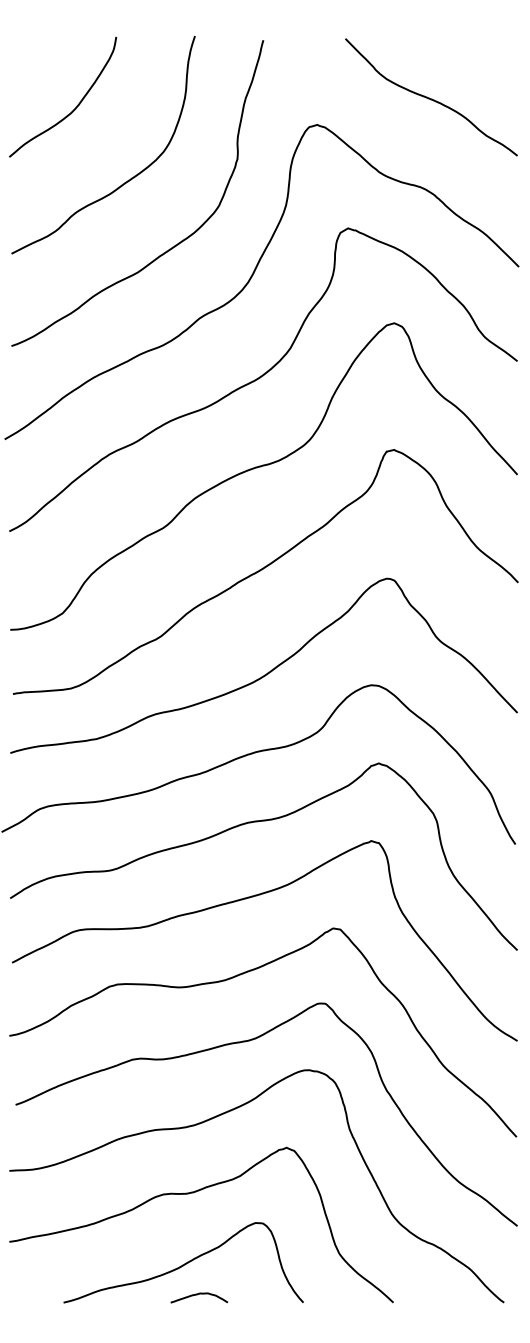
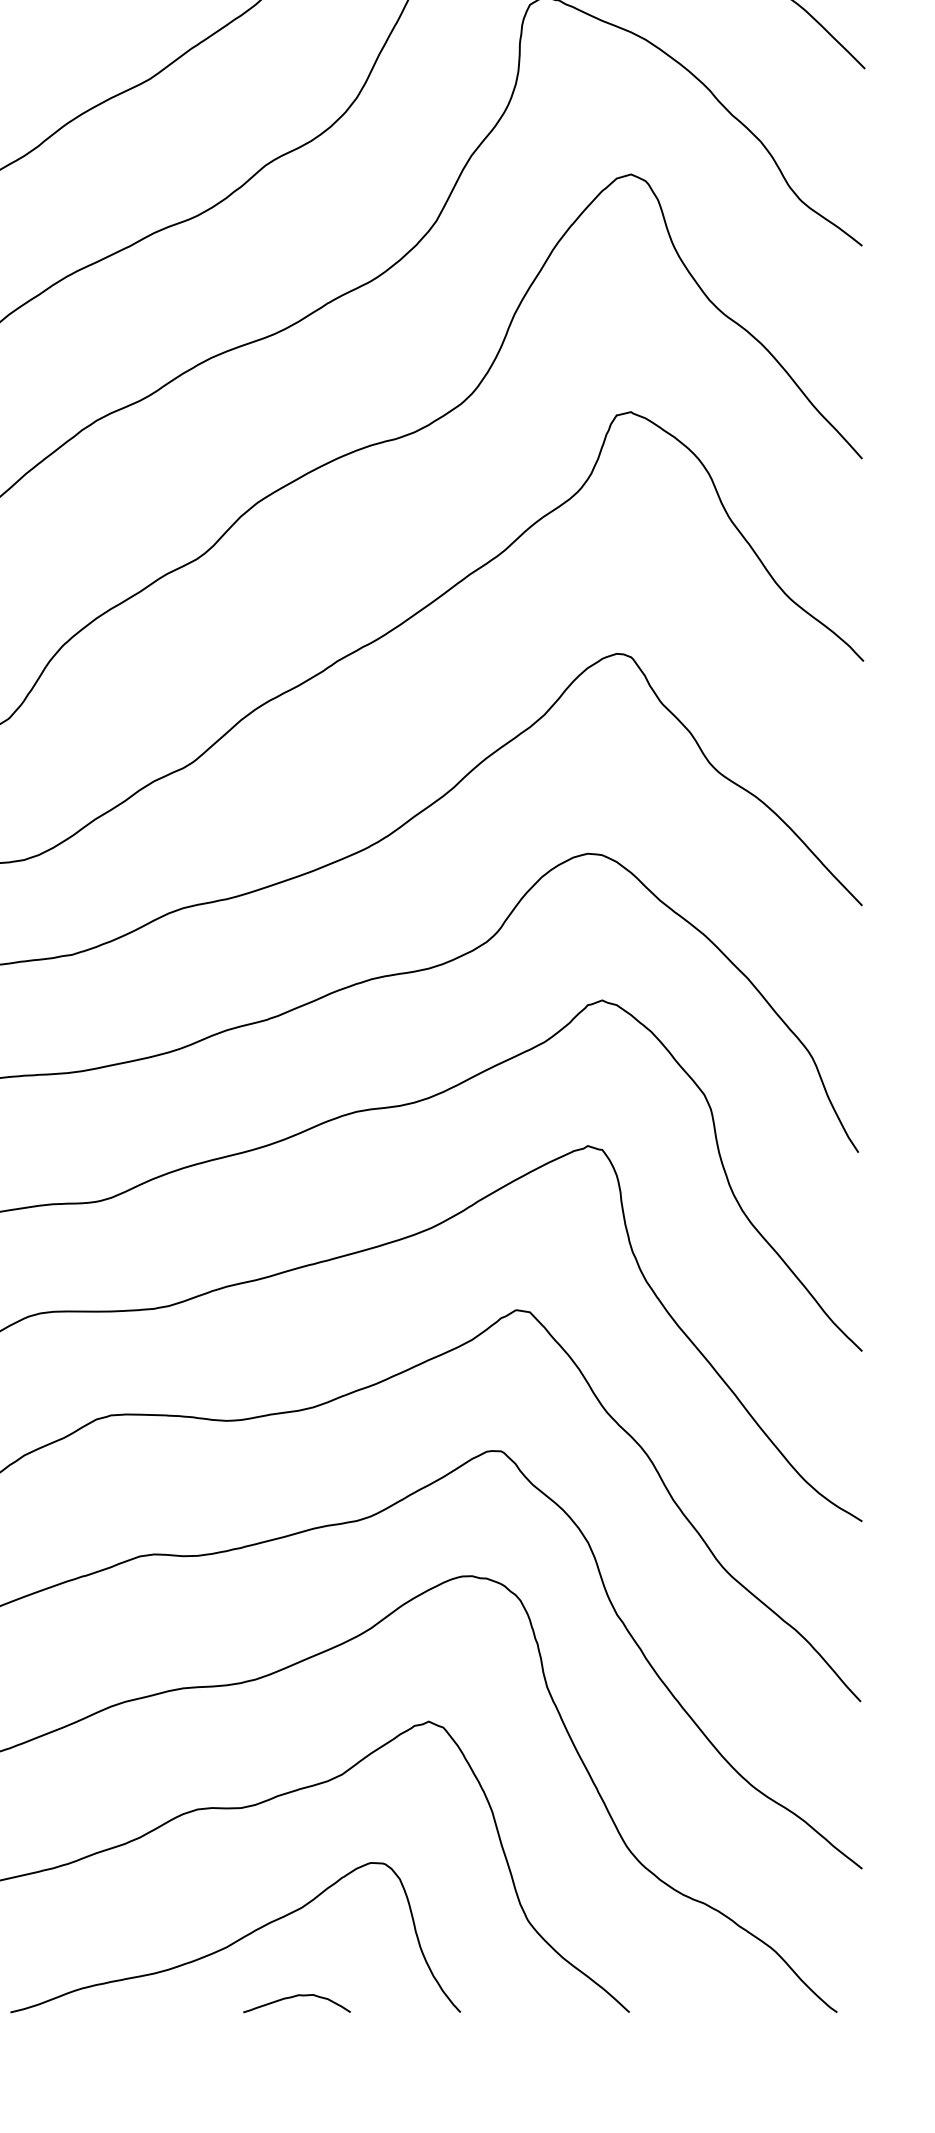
curve: (197, 1295) -> (293, 1998), moved

